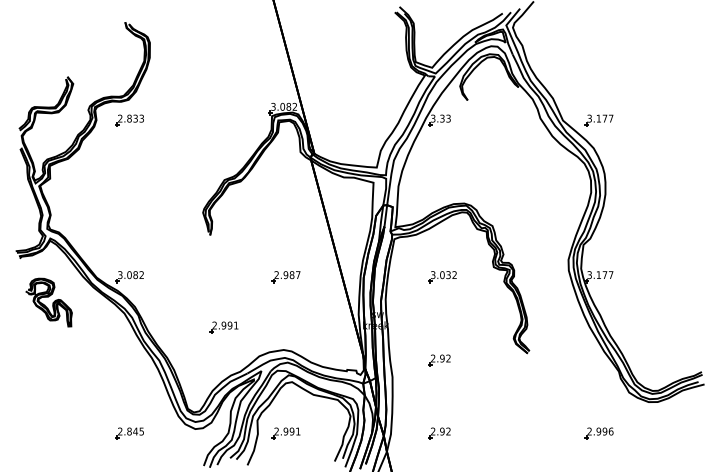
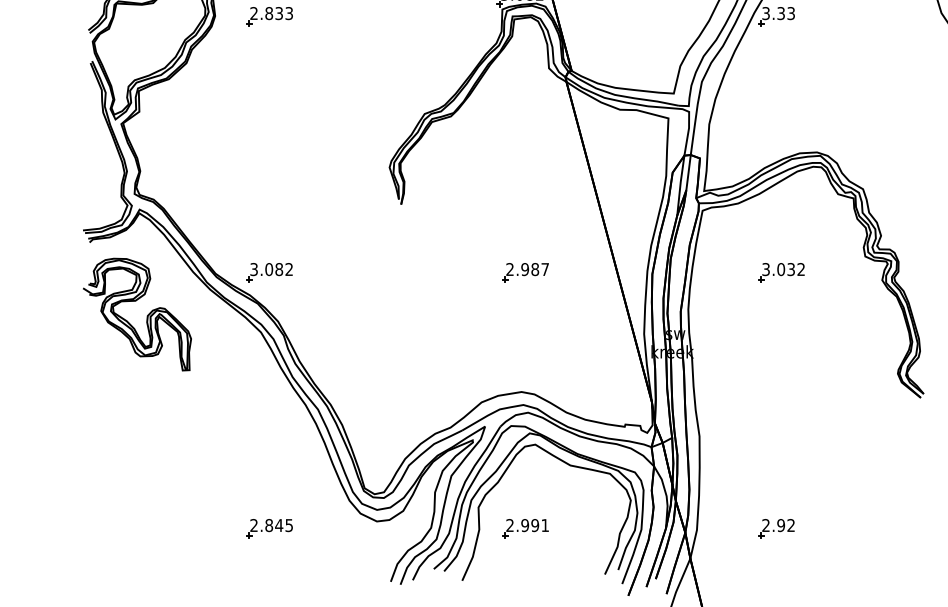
part: (48, 302) -> (136, 314), size x1.43
part: (223, 327) -> (422, 355), removed
part: (439, 360) -> (776, 409), removed

